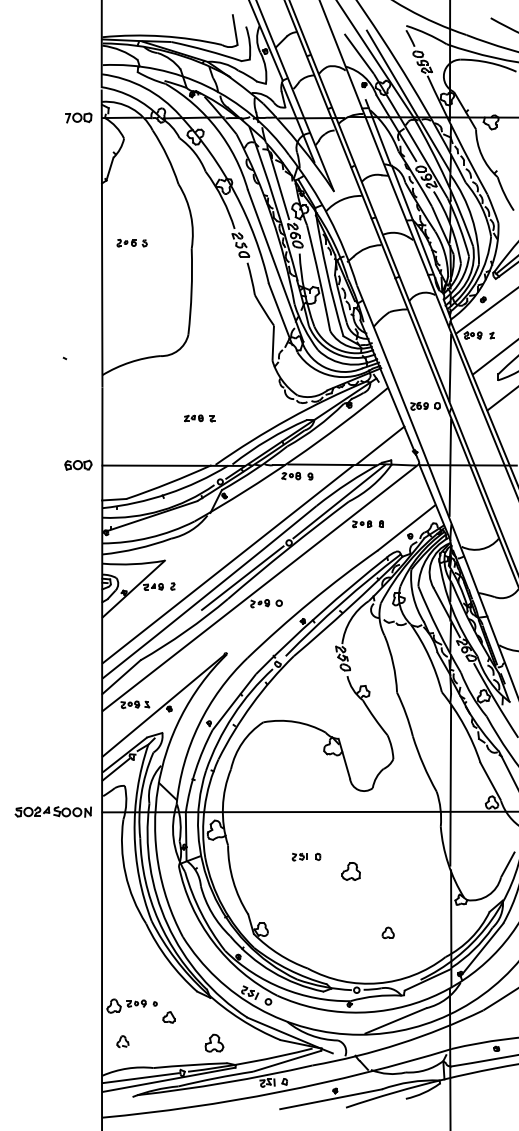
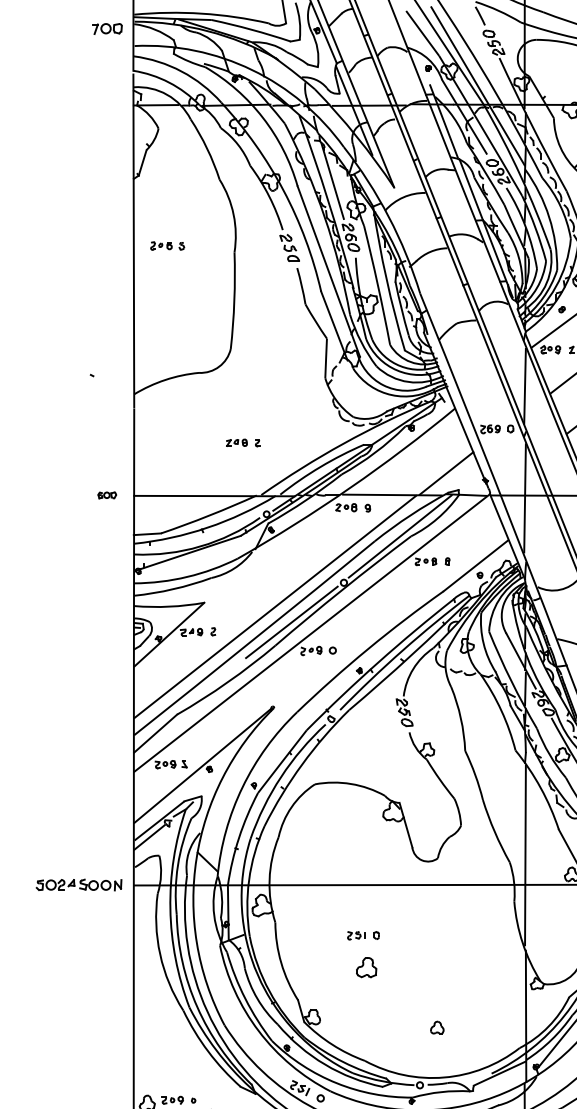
part: (78, 117) -> (107, 28), moved
part: (78, 464) -> (107, 494), size x0.6
part: (350, 871) -> (365, 967), moved
part: (387, 932) -> (436, 1027), moved

